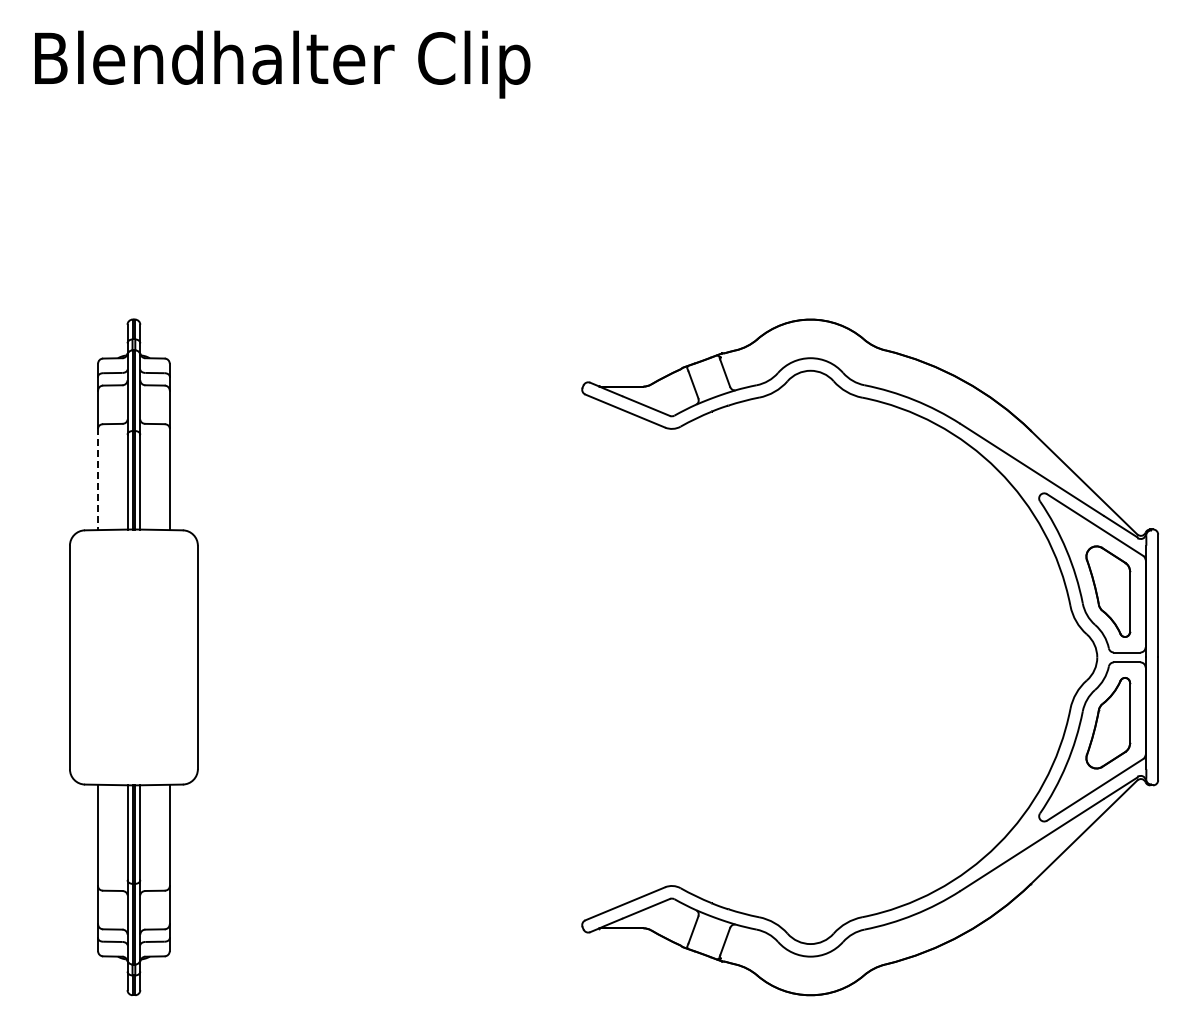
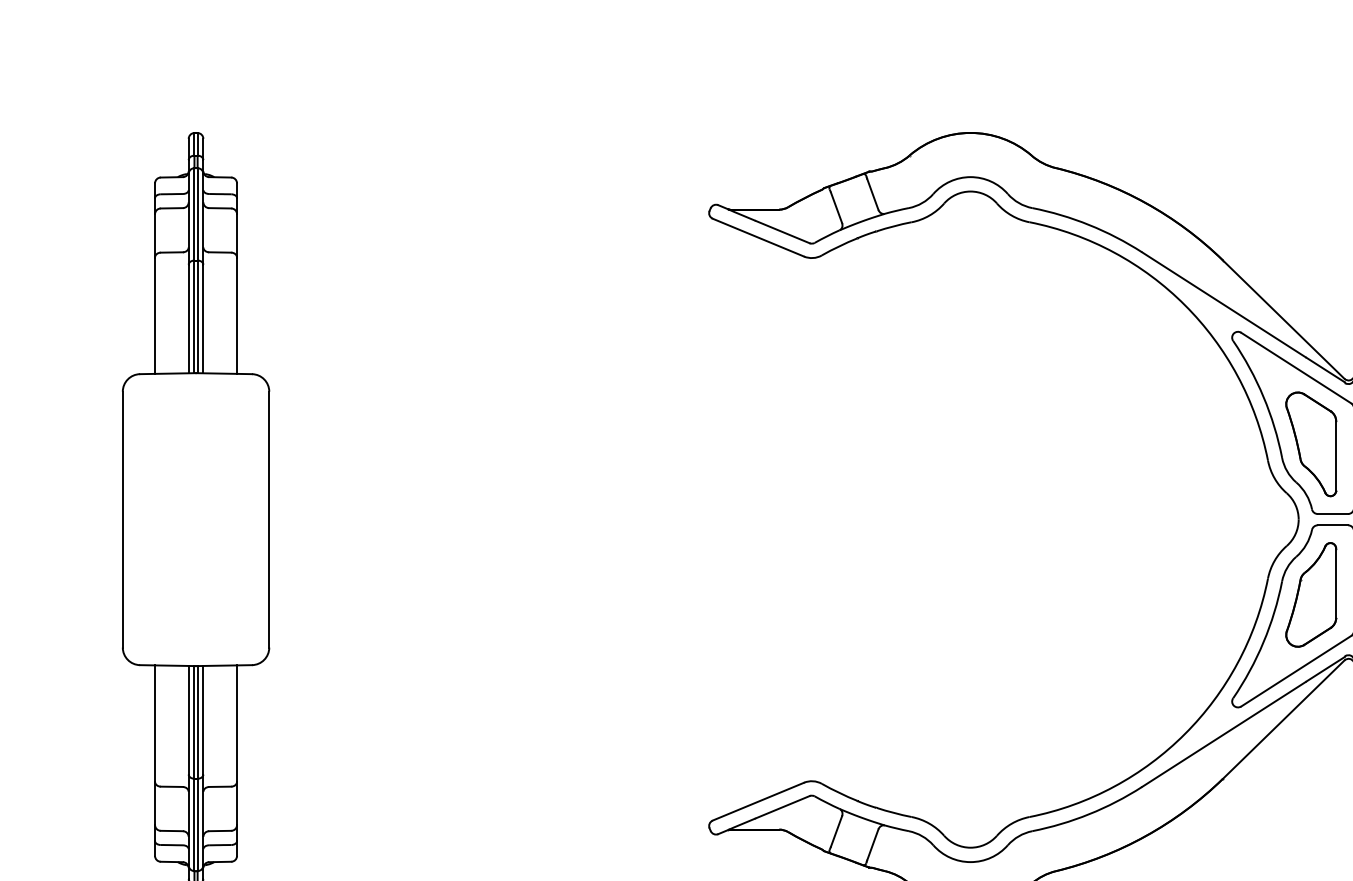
line: (98, 479) -> (155, 315), dashed -> solid

